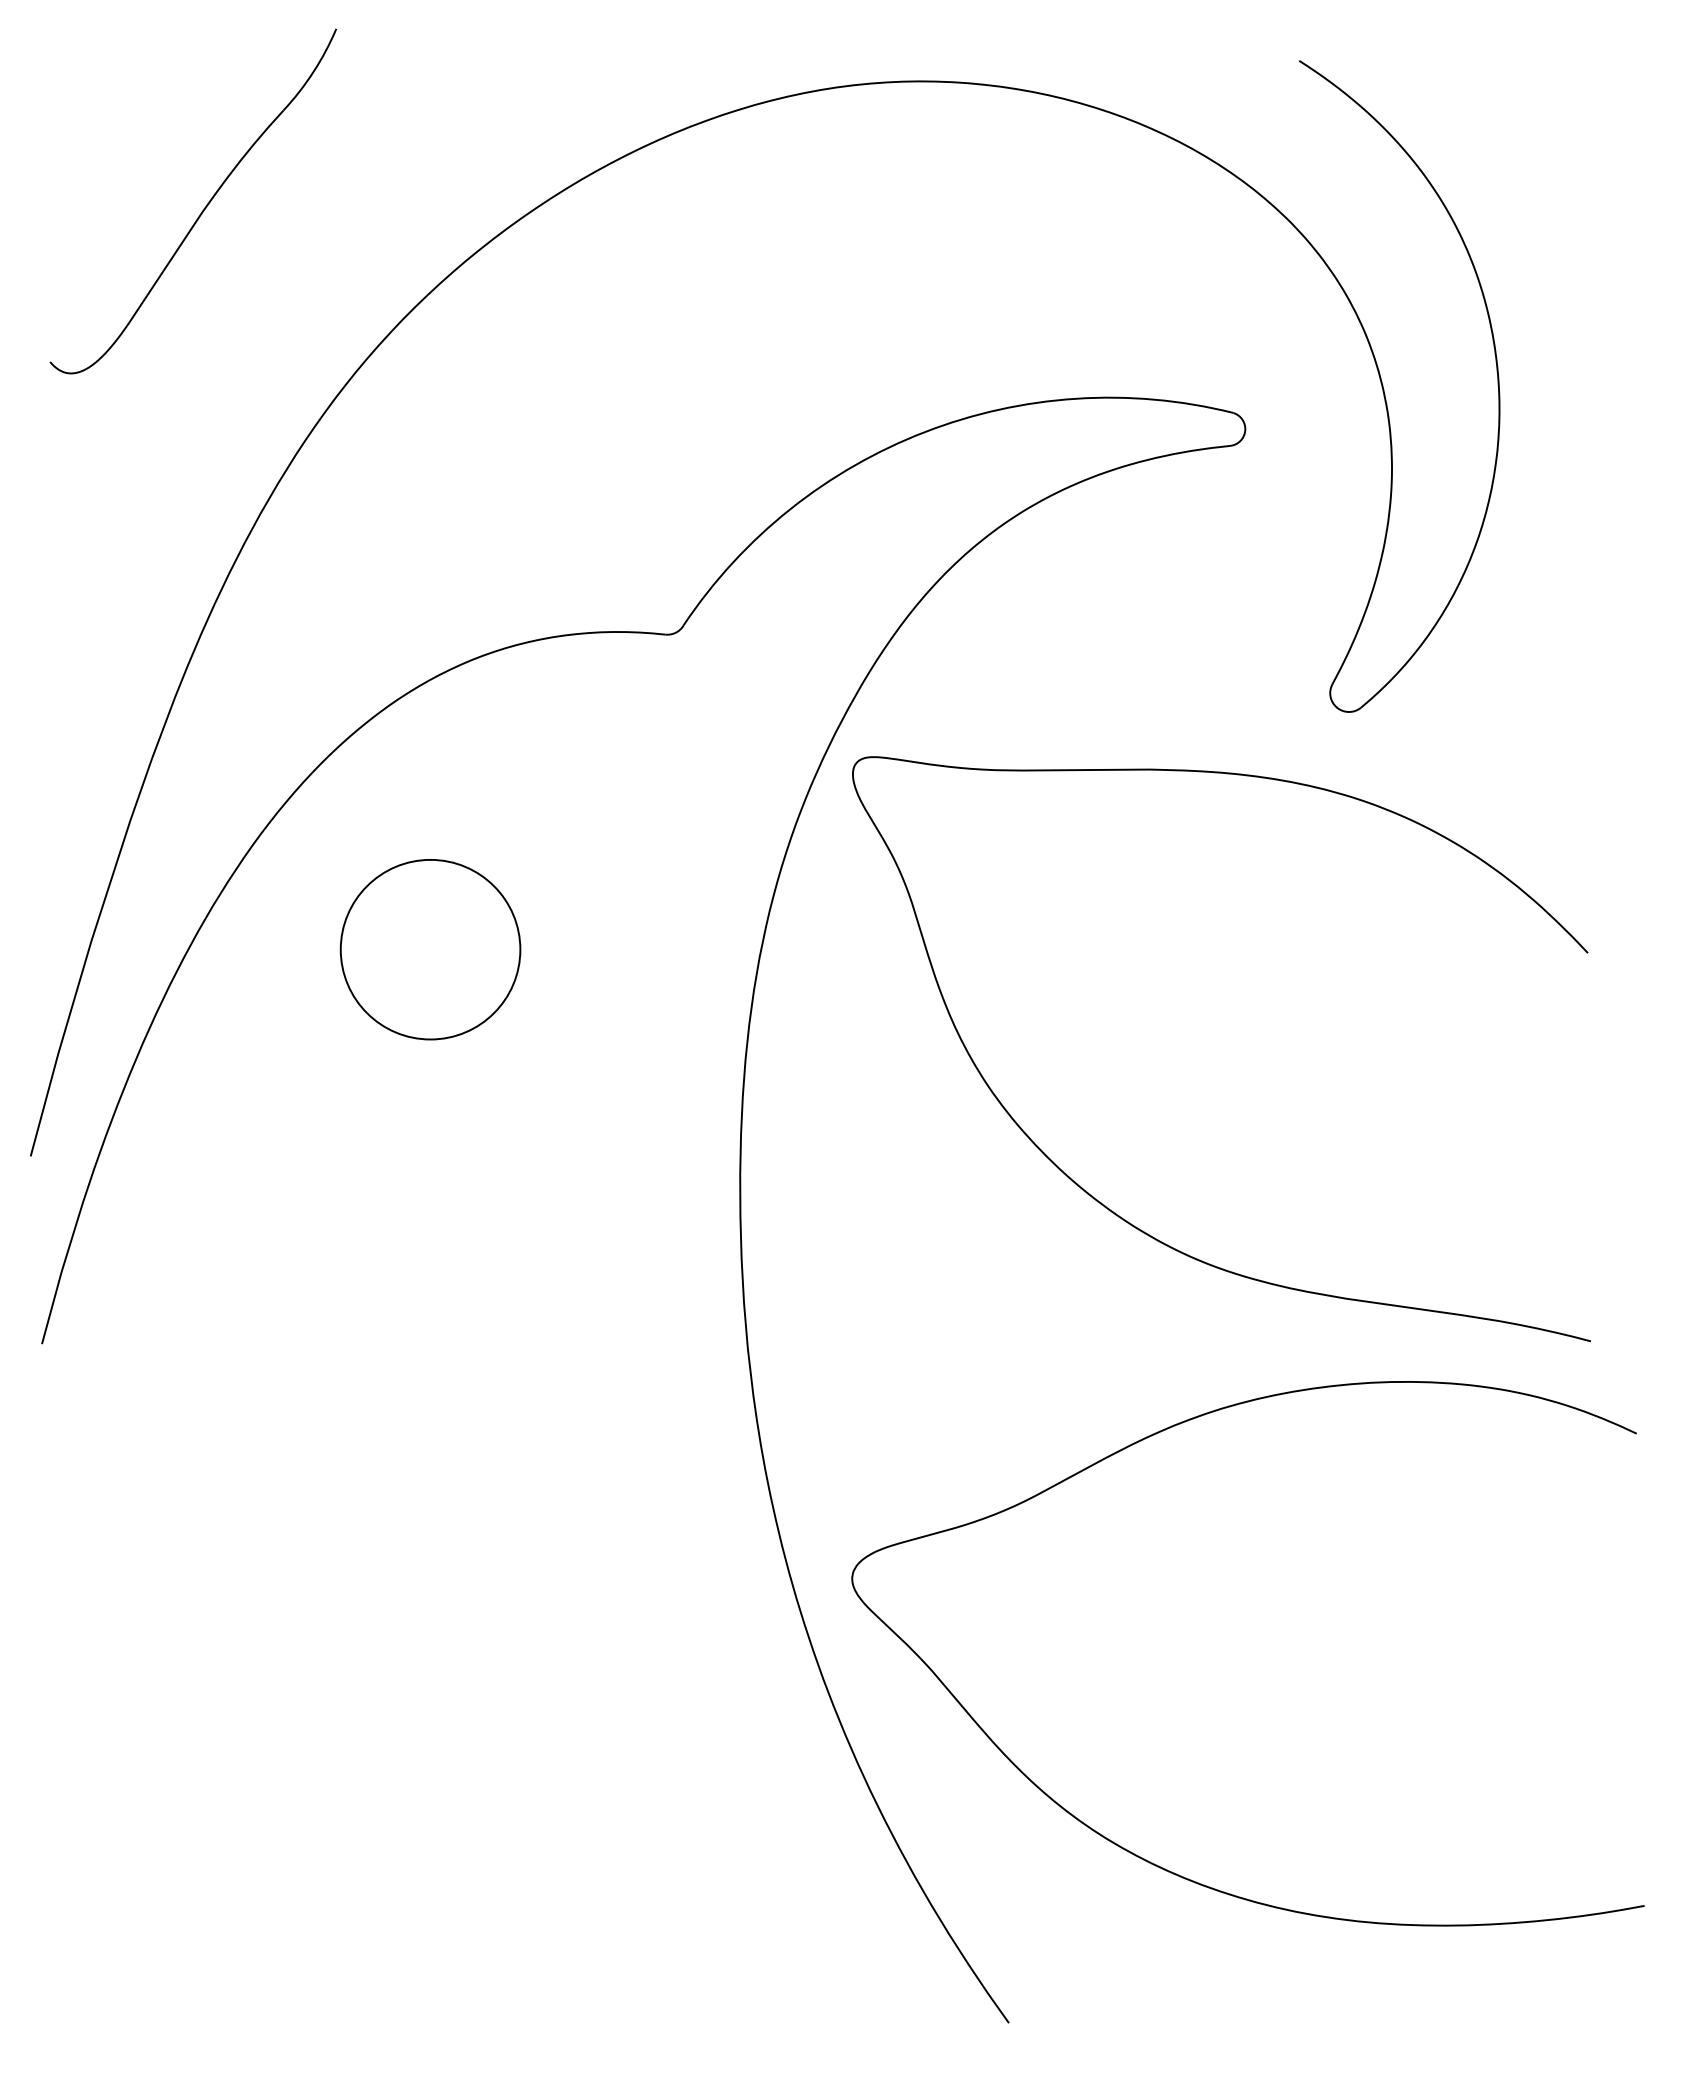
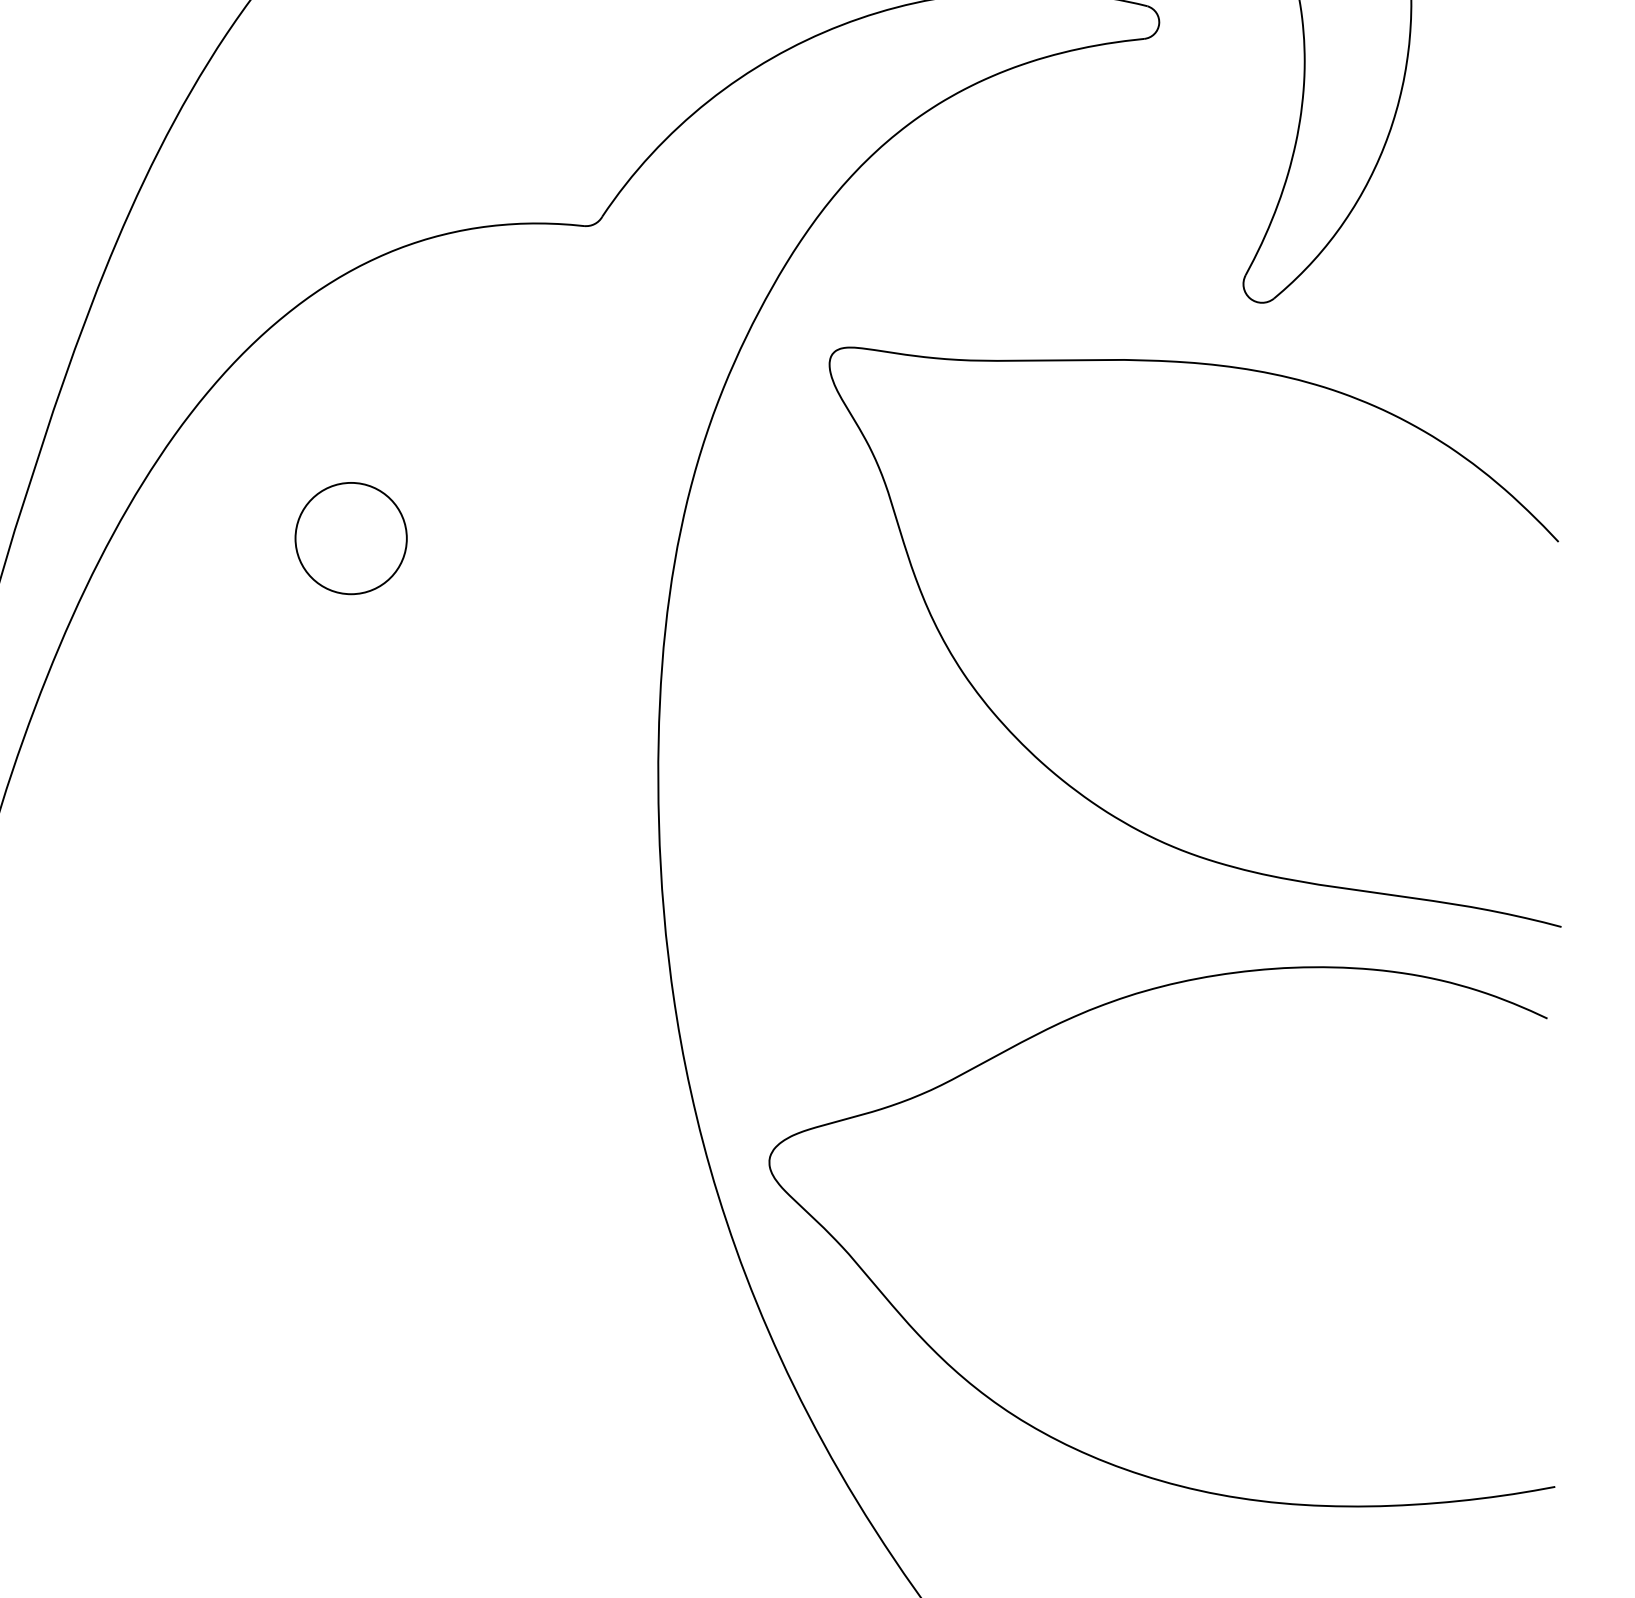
circle: (430, 949) -> (351, 538), size x0.62
curve: (1104, 1204) -> (1079, 791), moved

